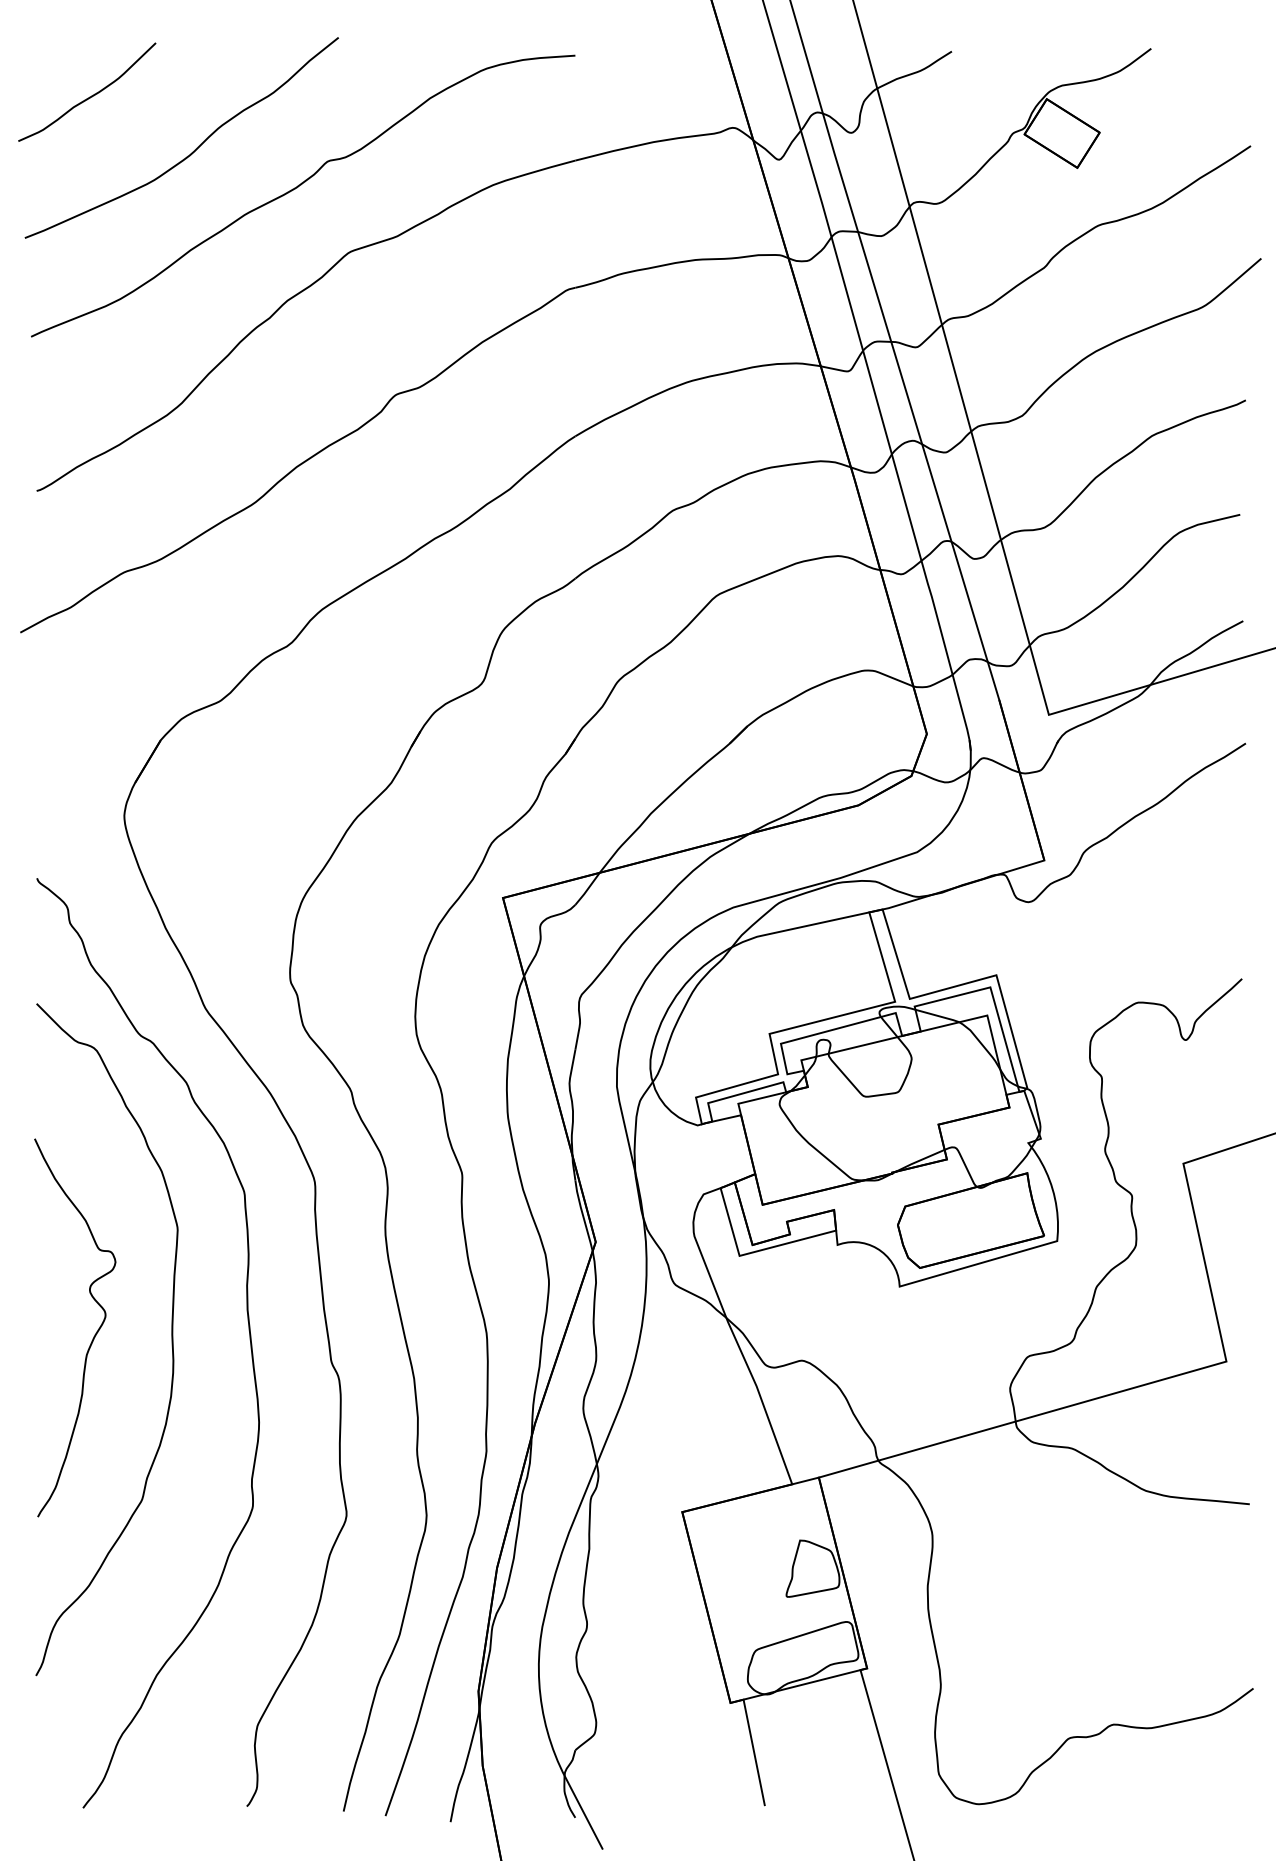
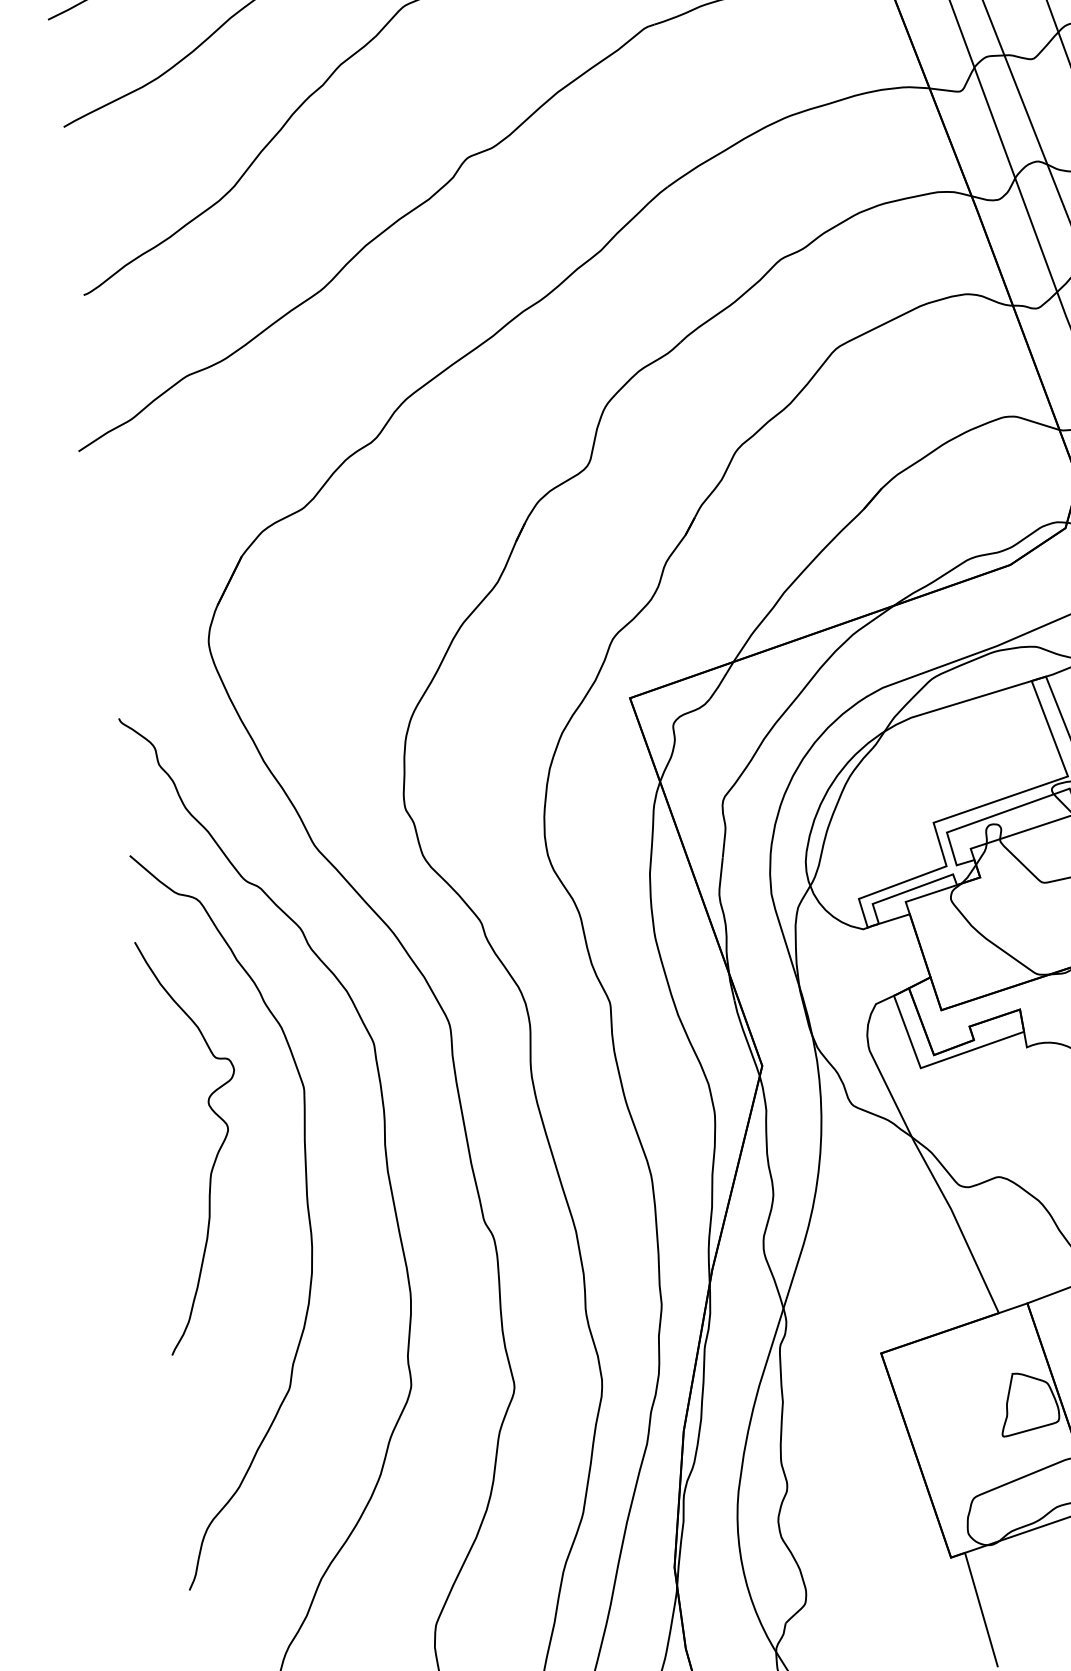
curve: (93, 1336) -> (216, 1153), moved

